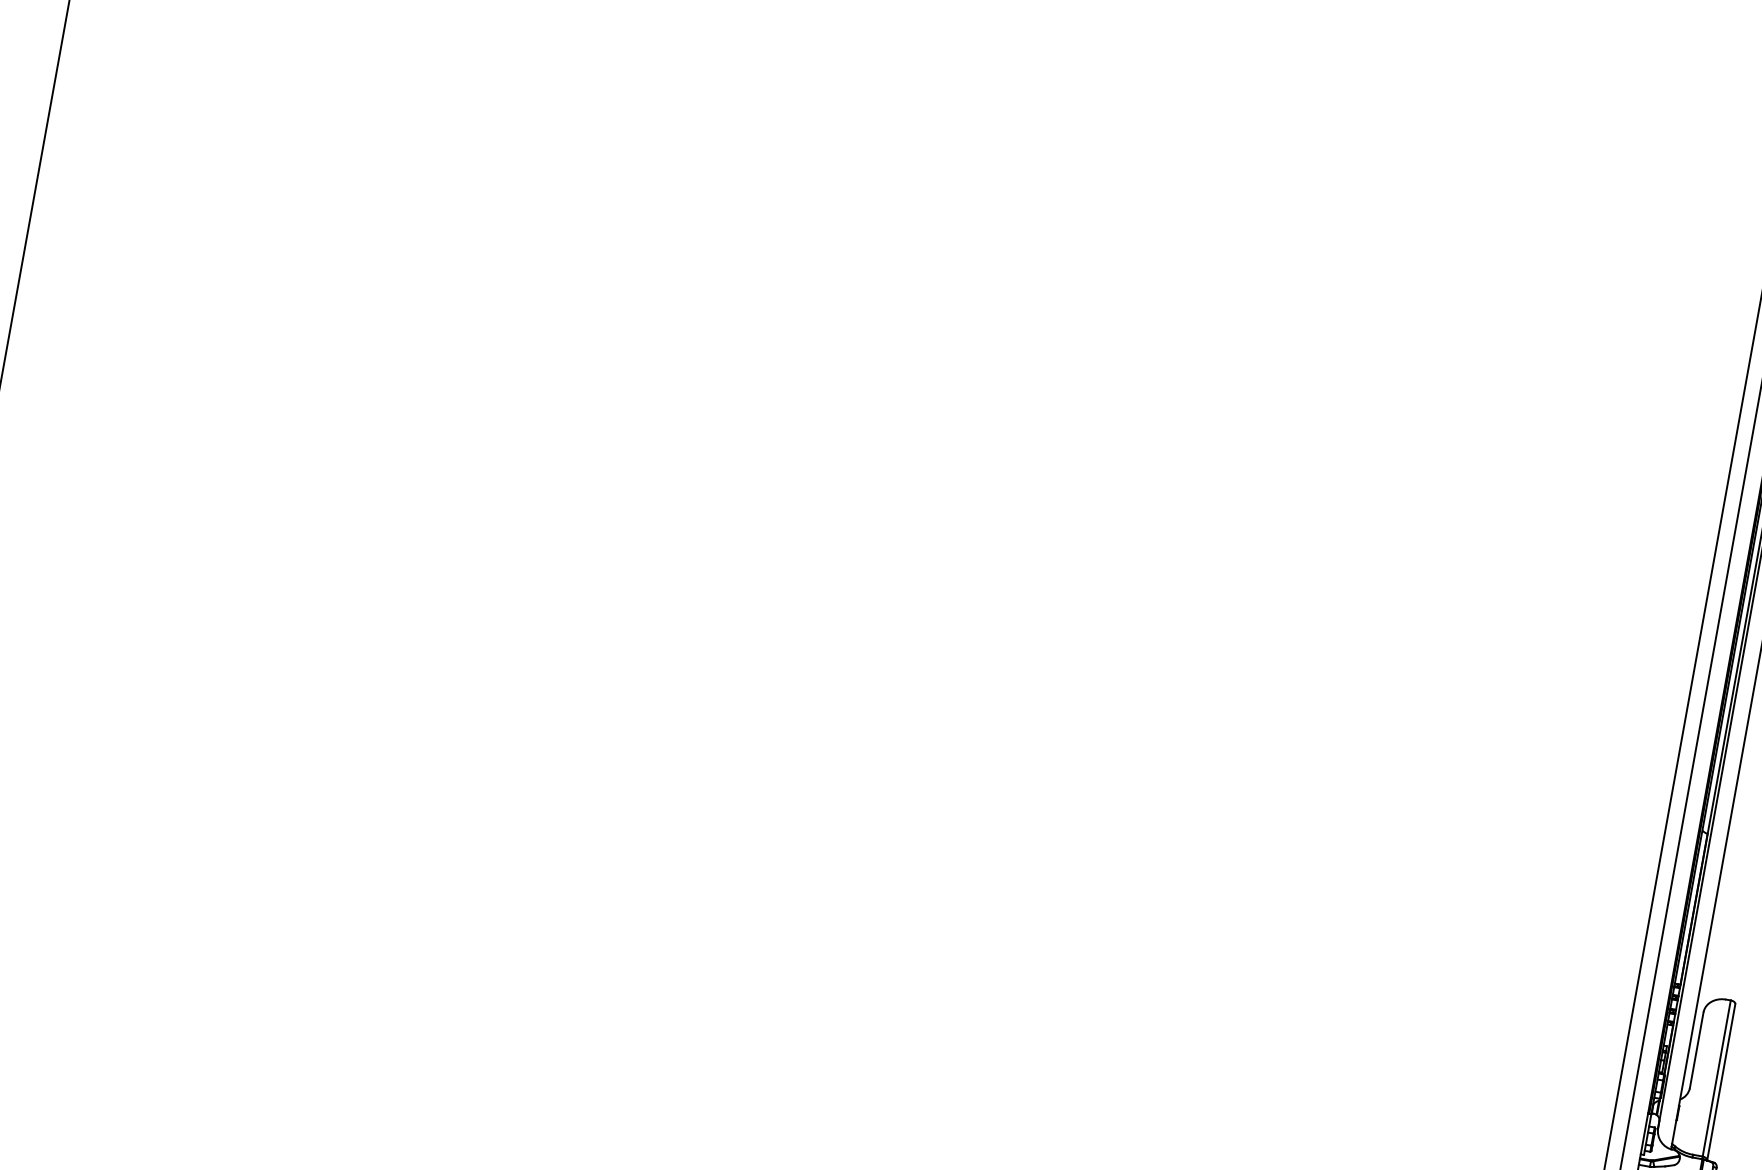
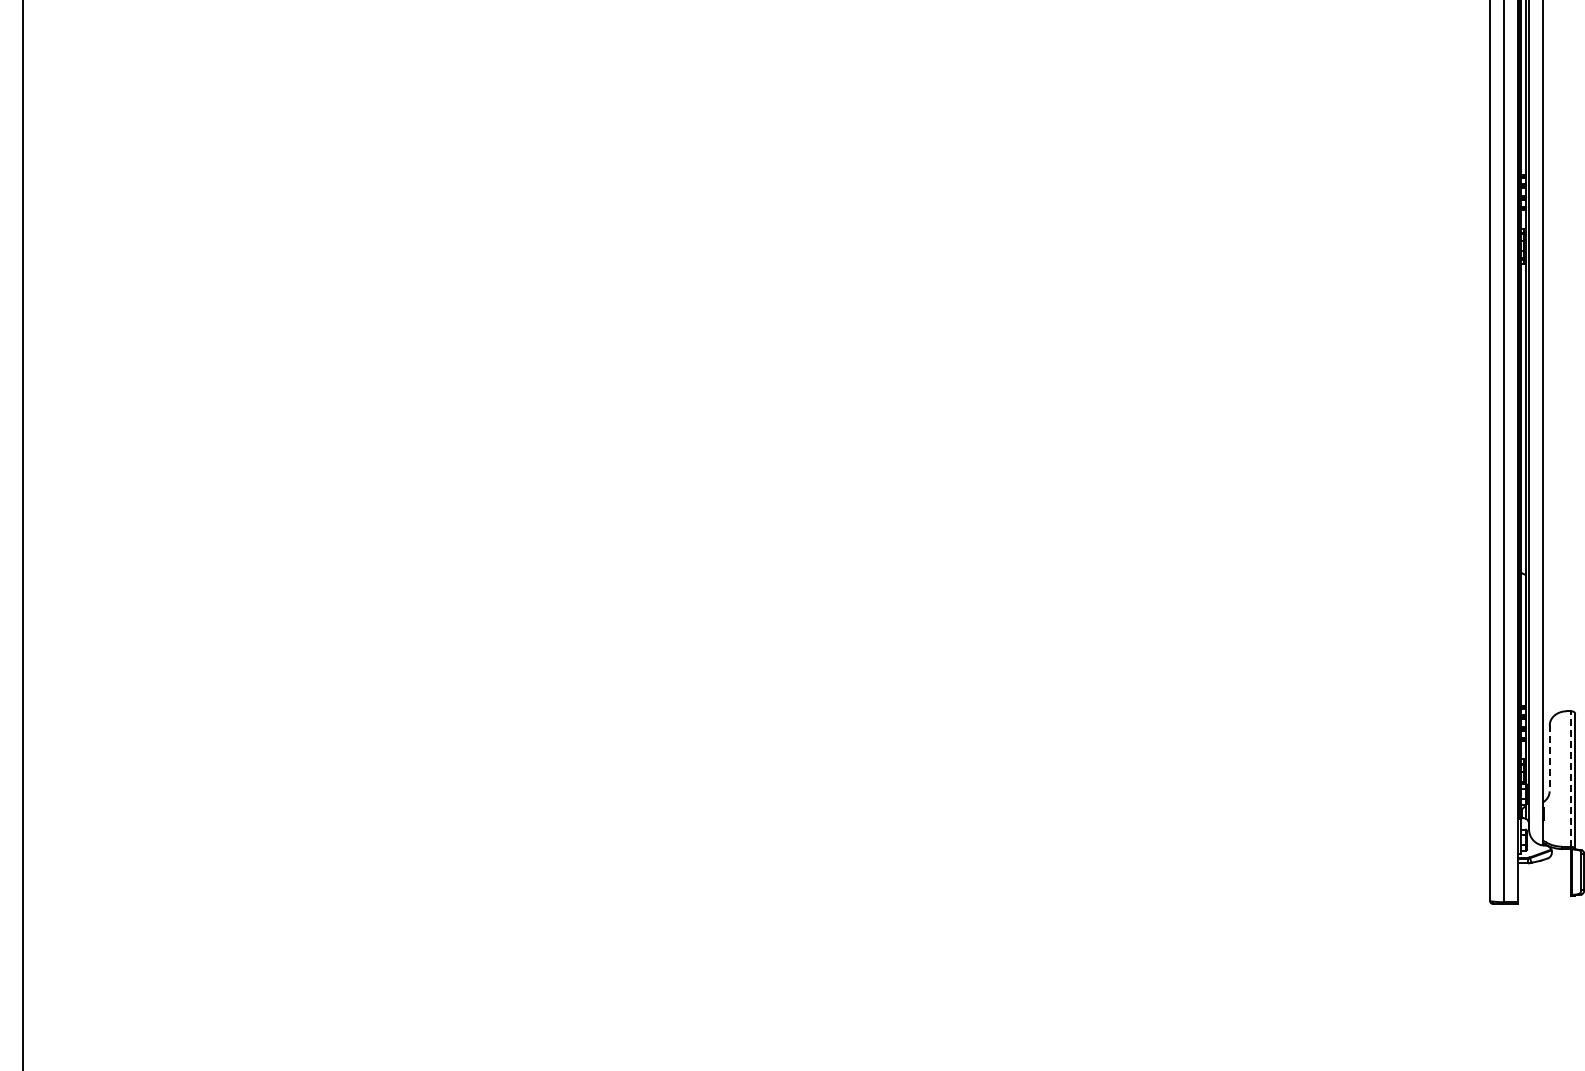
line: (1696, 1050) -> (1549, 758), solid -> dashed
line: (1716, 1078) -> (1570, 779), solid -> dashed

